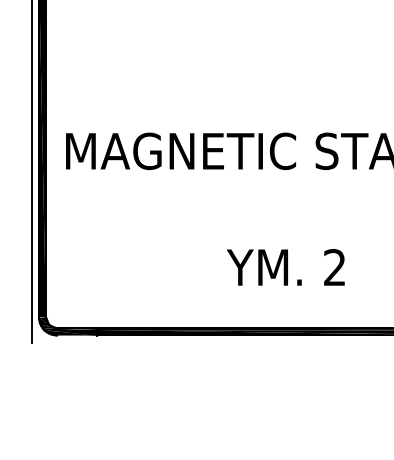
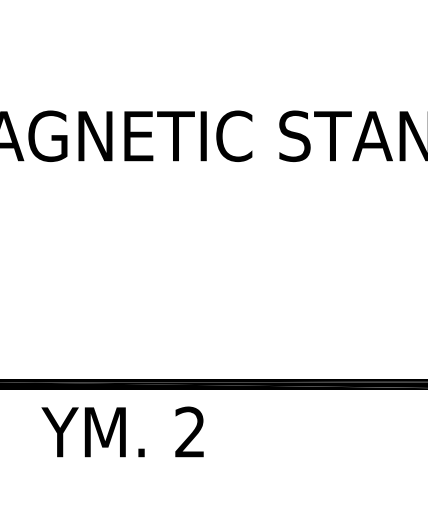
text: (285, 267) -> (122, 432), moved

